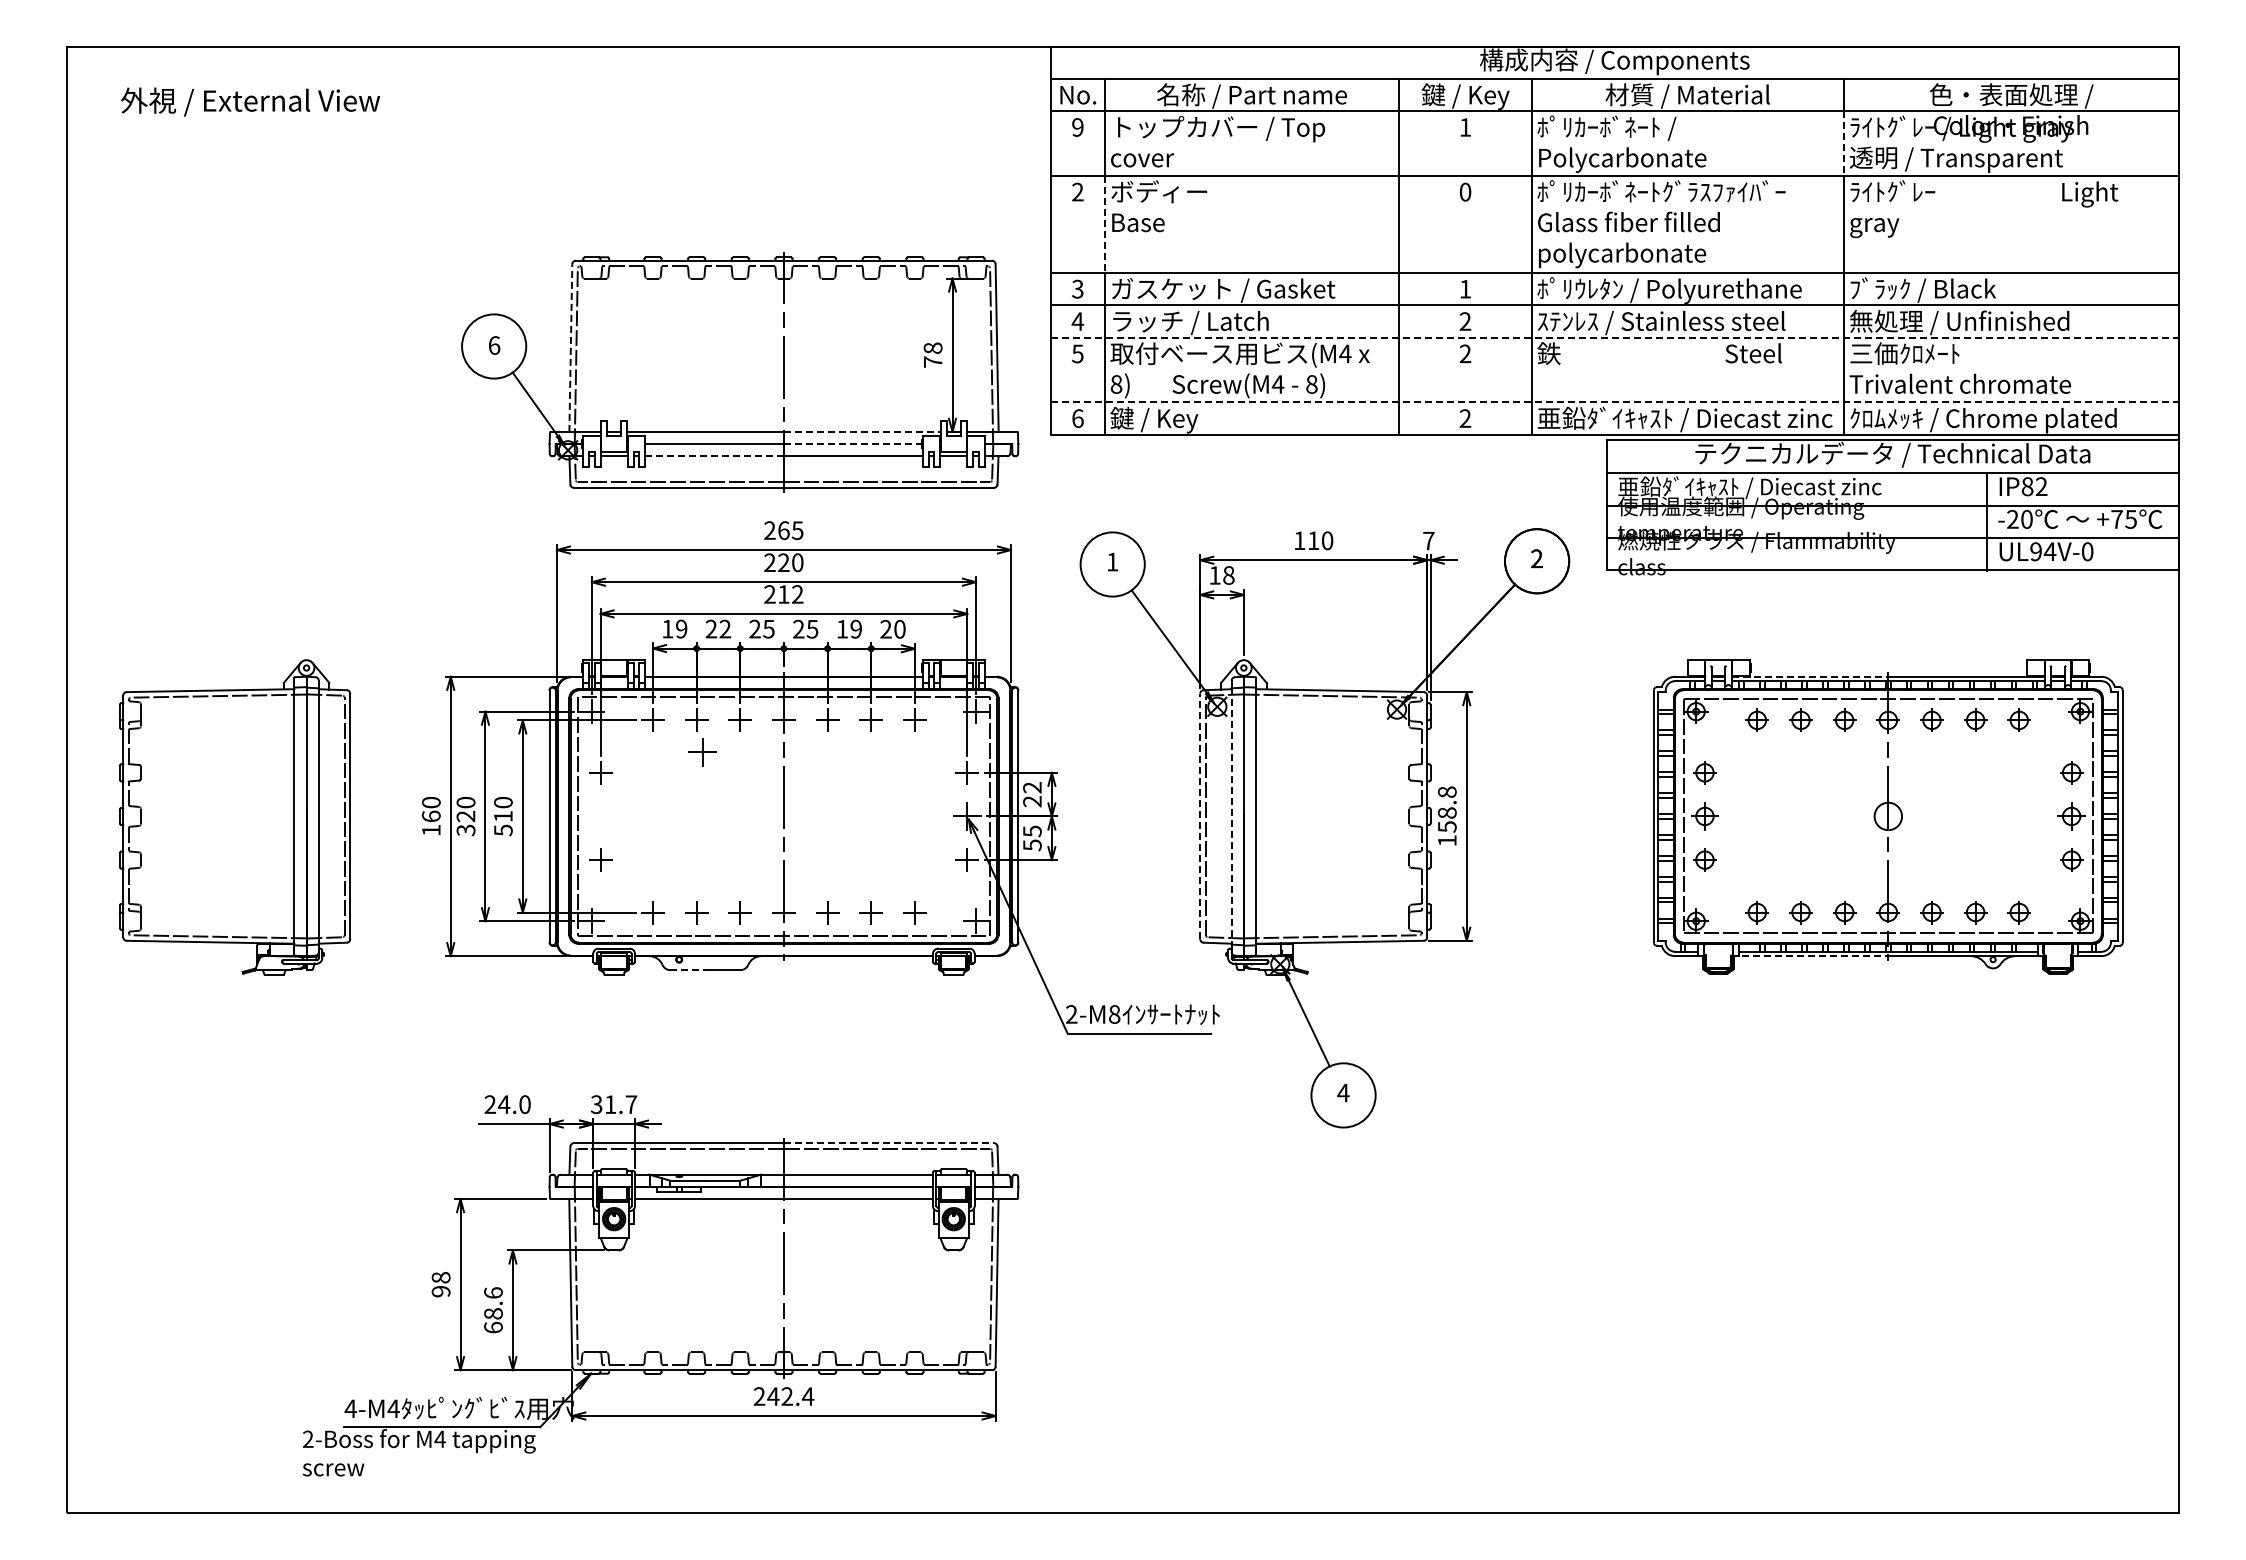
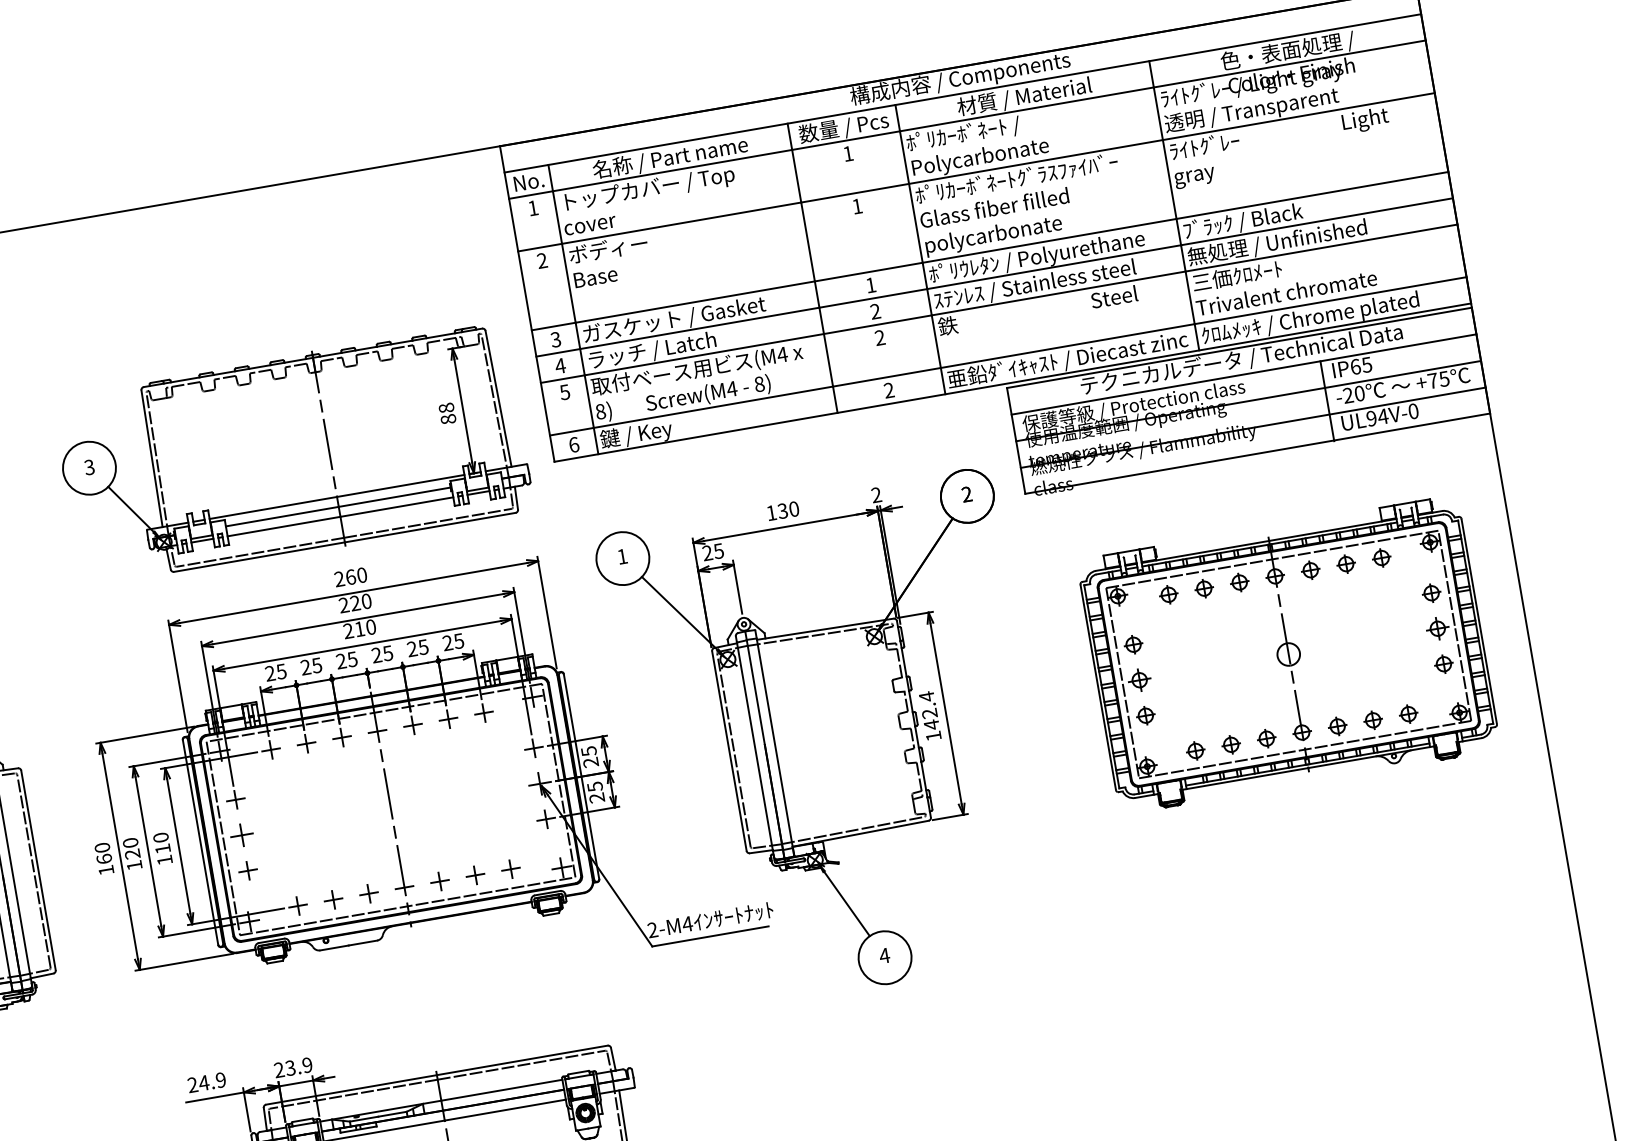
text: (1465, 96) -> (843, 128), 鍵 / Key -> 数量 / Pcs
text: (1077, 127) -> (532, 208), 9 -> 1
line: (1844, 144) -> (1158, 114), dashed -> solid
text: (1465, 191) -> (857, 205), 0 -> 1
line: (1104, 224) -> (568, 283), dashed -> solid
line: (1614, 337) -> (998, 303), dashed -> solid
text: (494, 345) -> (89, 467), 6 -> 3
line: (570, 348) -> (151, 459), dashed -> solid
text: (932, 361) -> (447, 418), 78 -> 88
line: (1614, 402) -> (1008, 356), dashed -> solid
line: (862, 431) -> (400, 485), dashed -> solid
line: (852, 444) -> (394, 497), dashed -> solid
line: (715, 456) -> (284, 526), dashed -> solid
text: (2034, 486) -> (1361, 365), IP82 -> IP65
text: (1754, 487) -> (1133, 405), 亜鉛ﾀﾞｲｷｬｽﾄ / Diecast zinc -> 保護等級 / Protection class
text: (797, 530) -> (361, 575), 265 -> 260
text: (1313, 540) -> (782, 510), 110 -> 130
text: (1428, 540) -> (876, 494), 7 -> 2
text: (1221, 575) -> (712, 552), 18 -> 25
text: (797, 594) -> (370, 627), 212 -> 210
text: (674, 628) -> (275, 672), 19 -> 25
text: (725, 628) -> (317, 664), 22 -> 25
text: (848, 628) -> (417, 647), 19 -> 25
text: (899, 629) -> (458, 641), 20 -> 25
line: (1810, 676) -> (1205, 551), dashed -> solid
part: (702, 752) -> (241, 835), moved
text: (1032, 787) -> (589, 751), 22 -> 25
text: (1447, 809) -> (929, 710), 158.8 -> 142.4
line: (1200, 816) -> (729, 751), dashed -> solid
line: (1231, 816) -> (754, 746), dashed -> solid
text: (465, 830) -> (134, 865), 320 -> 120
text: (503, 830) -> (165, 860), 510 -> 110
text: (1032, 845) -> (597, 798), 55 -> 25
line: (1809, 956) -> (1244, 779), dashed -> solid
line: (688, 970) -> (335, 948), dashed -> solid
text: (1114, 1014) -> (687, 924), 2-M8 -> 2-M4
text: (524, 1104) -> (220, 1080), 24.0 -> 24.9
text: (613, 1104) -> (292, 1067), 31.7 -> 23.9
line: (889, 1143) -> (522, 1060), dashed -> solid

